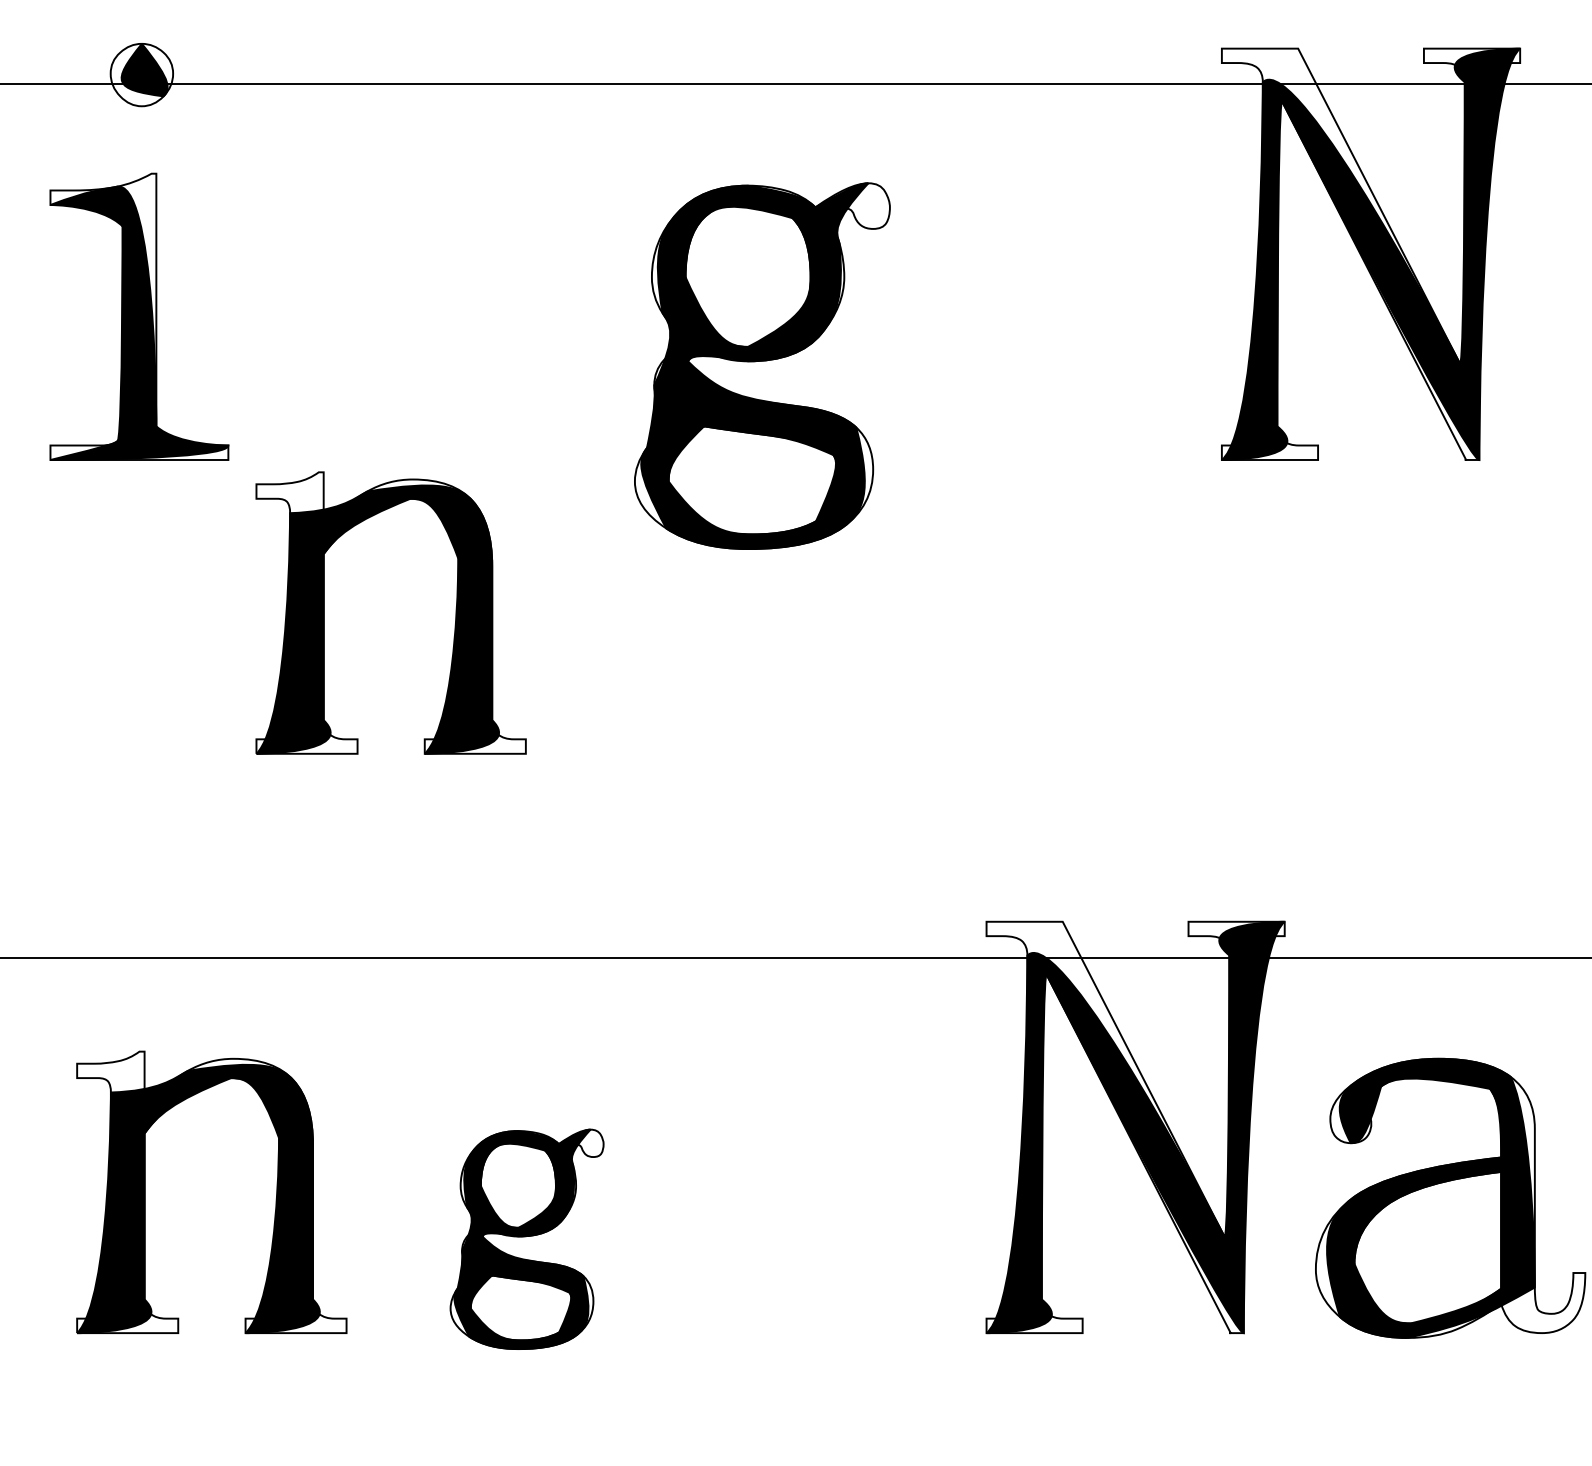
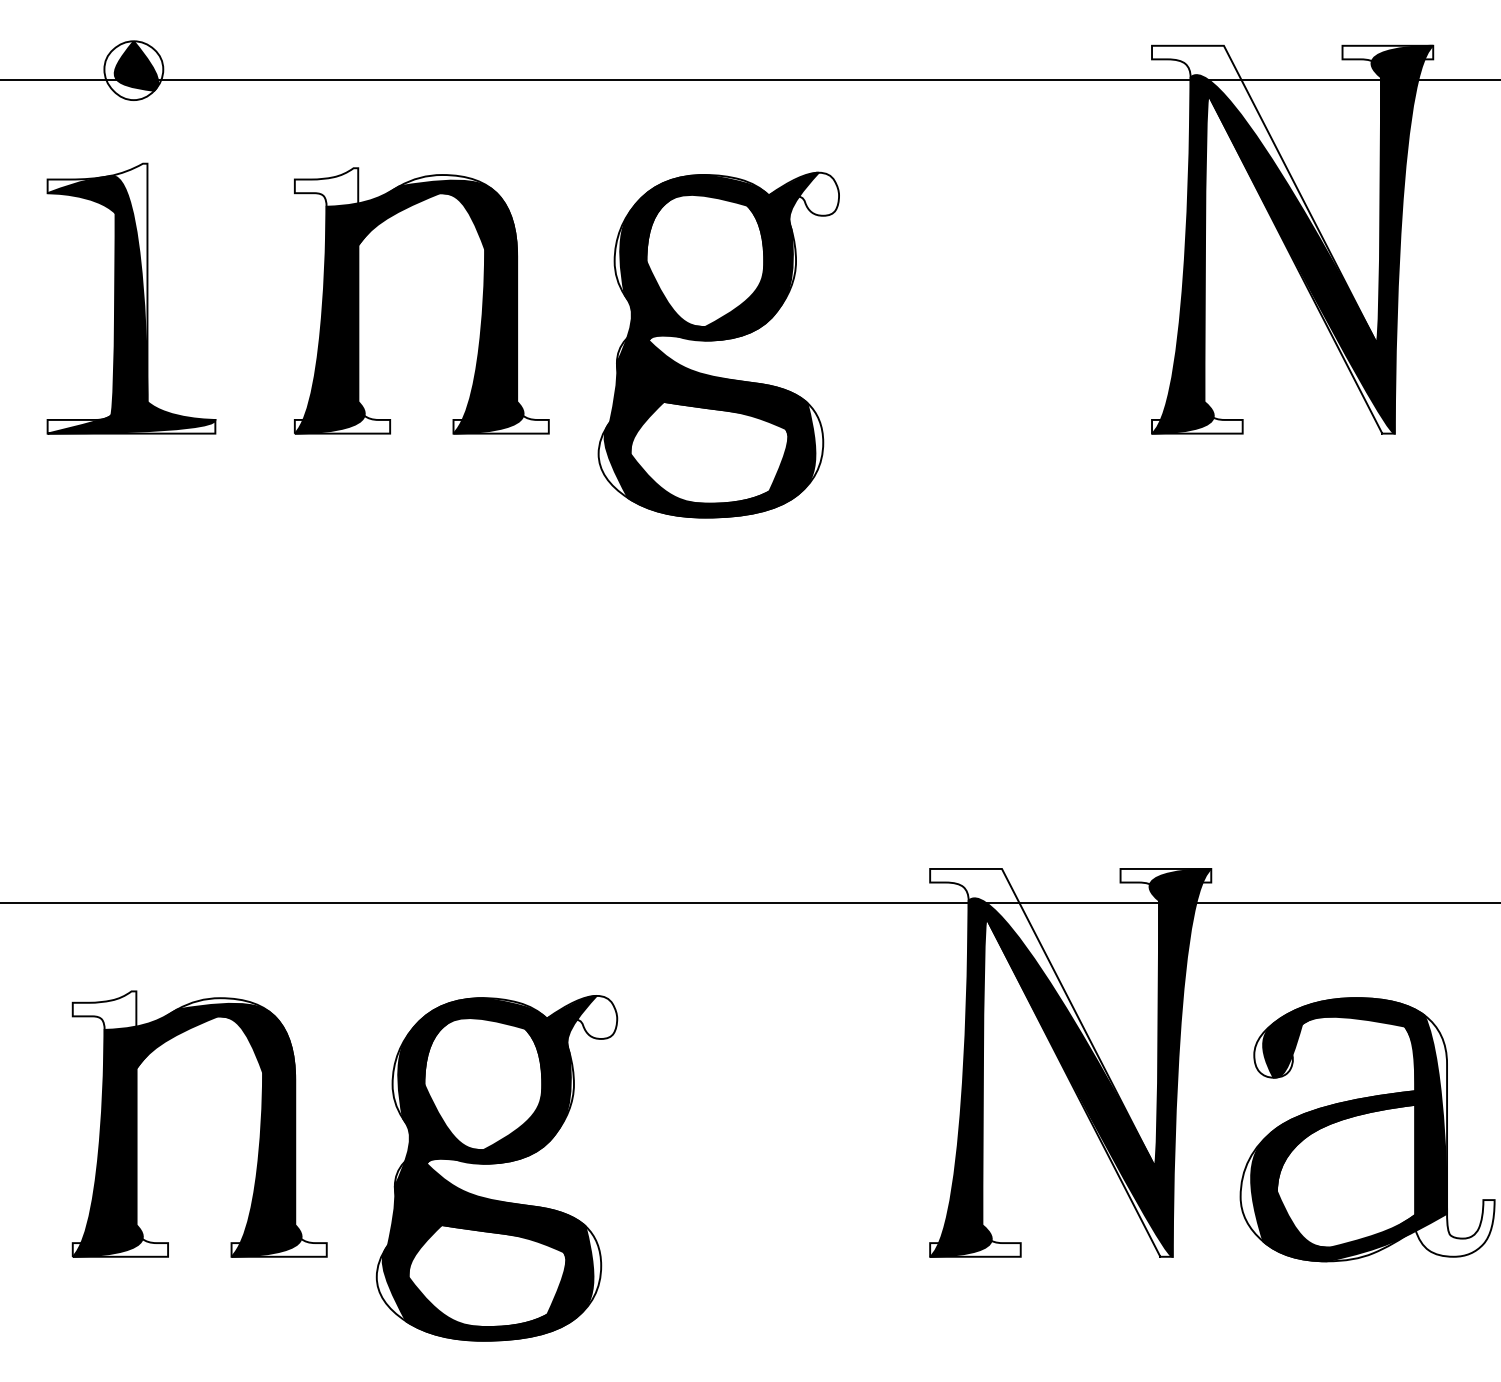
part: (455, 612) -> (482, 300), moved
part: (526, 1239) -> (496, 1168), size x1.67

